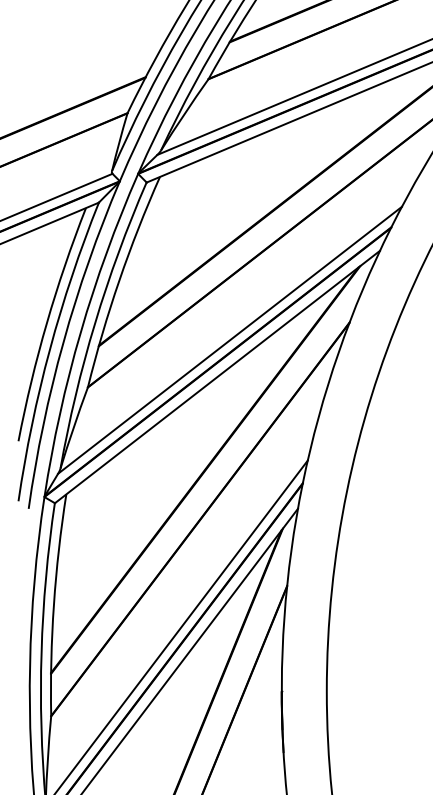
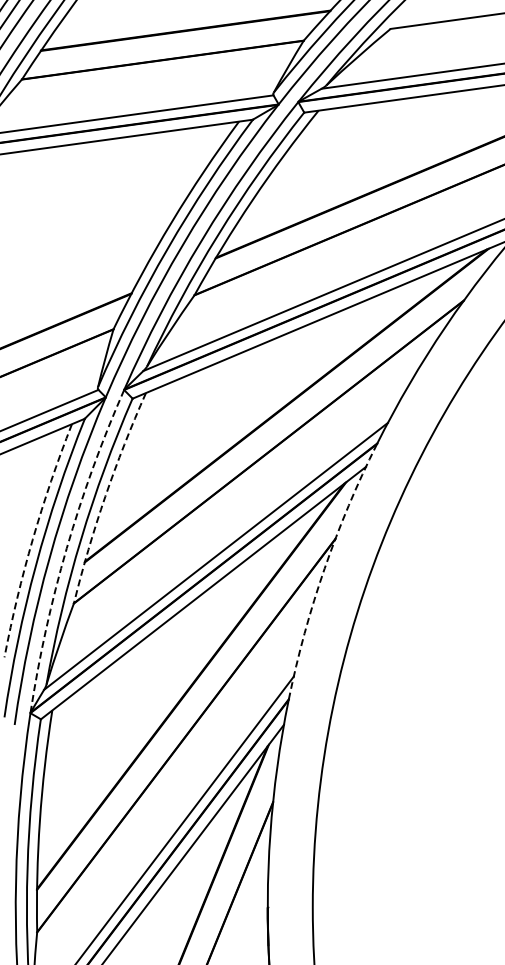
arc: (119, 280) -> (105, 496), solid -> dashed
arc: (46, 323) -> (32, 539), solid -> dashed
arc: (80, 332) -> (66, 548), solid -> dashed
arc: (338, 352) -> (324, 568), solid -> dashed

